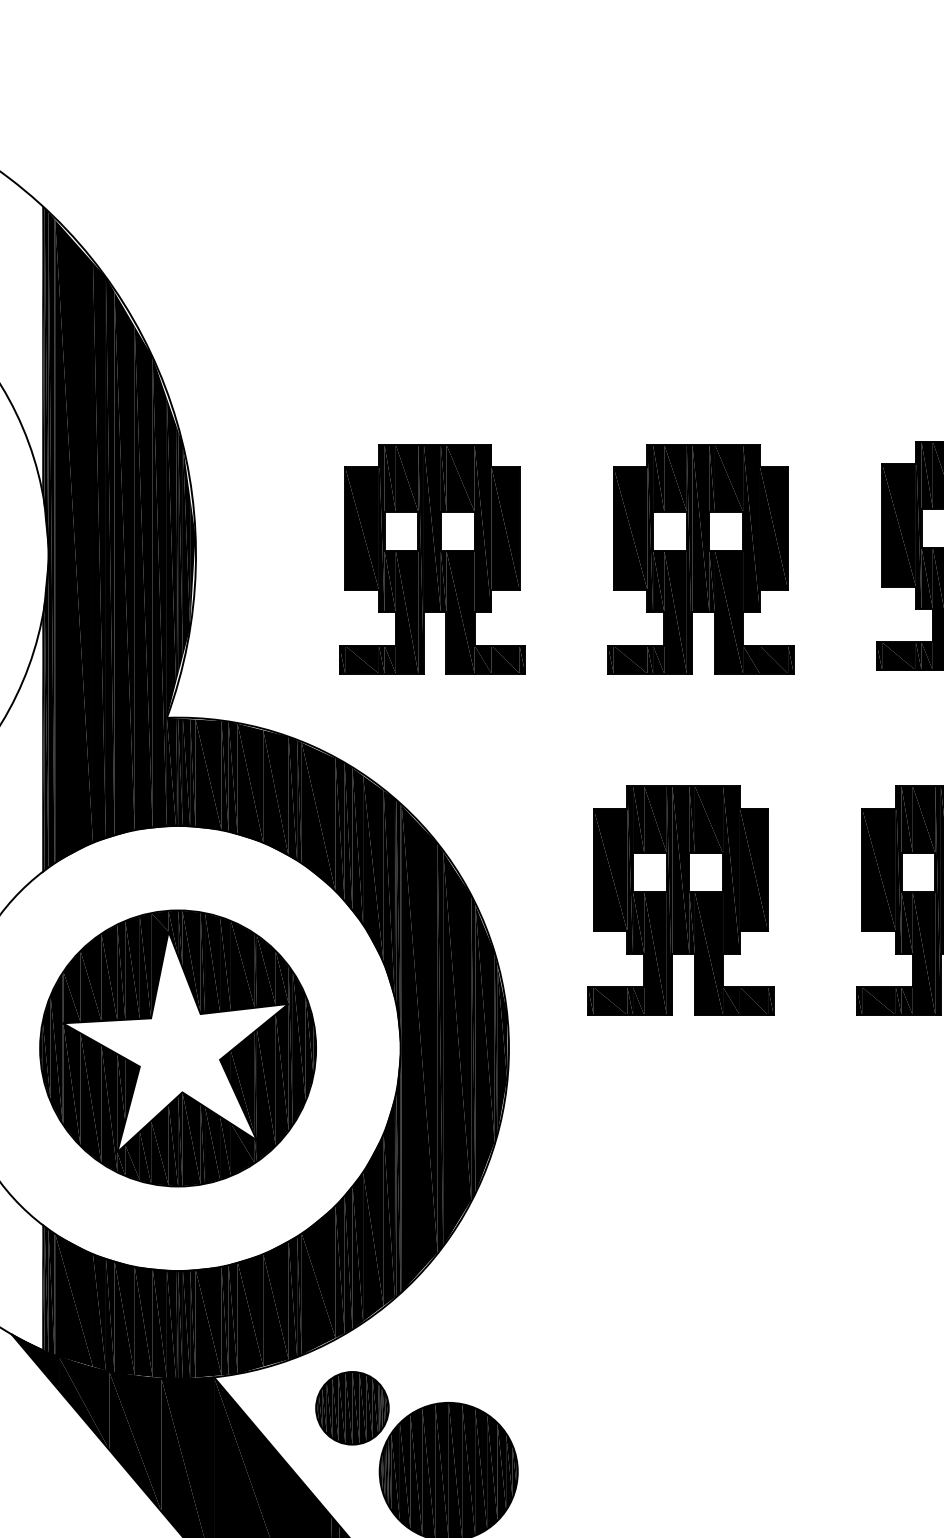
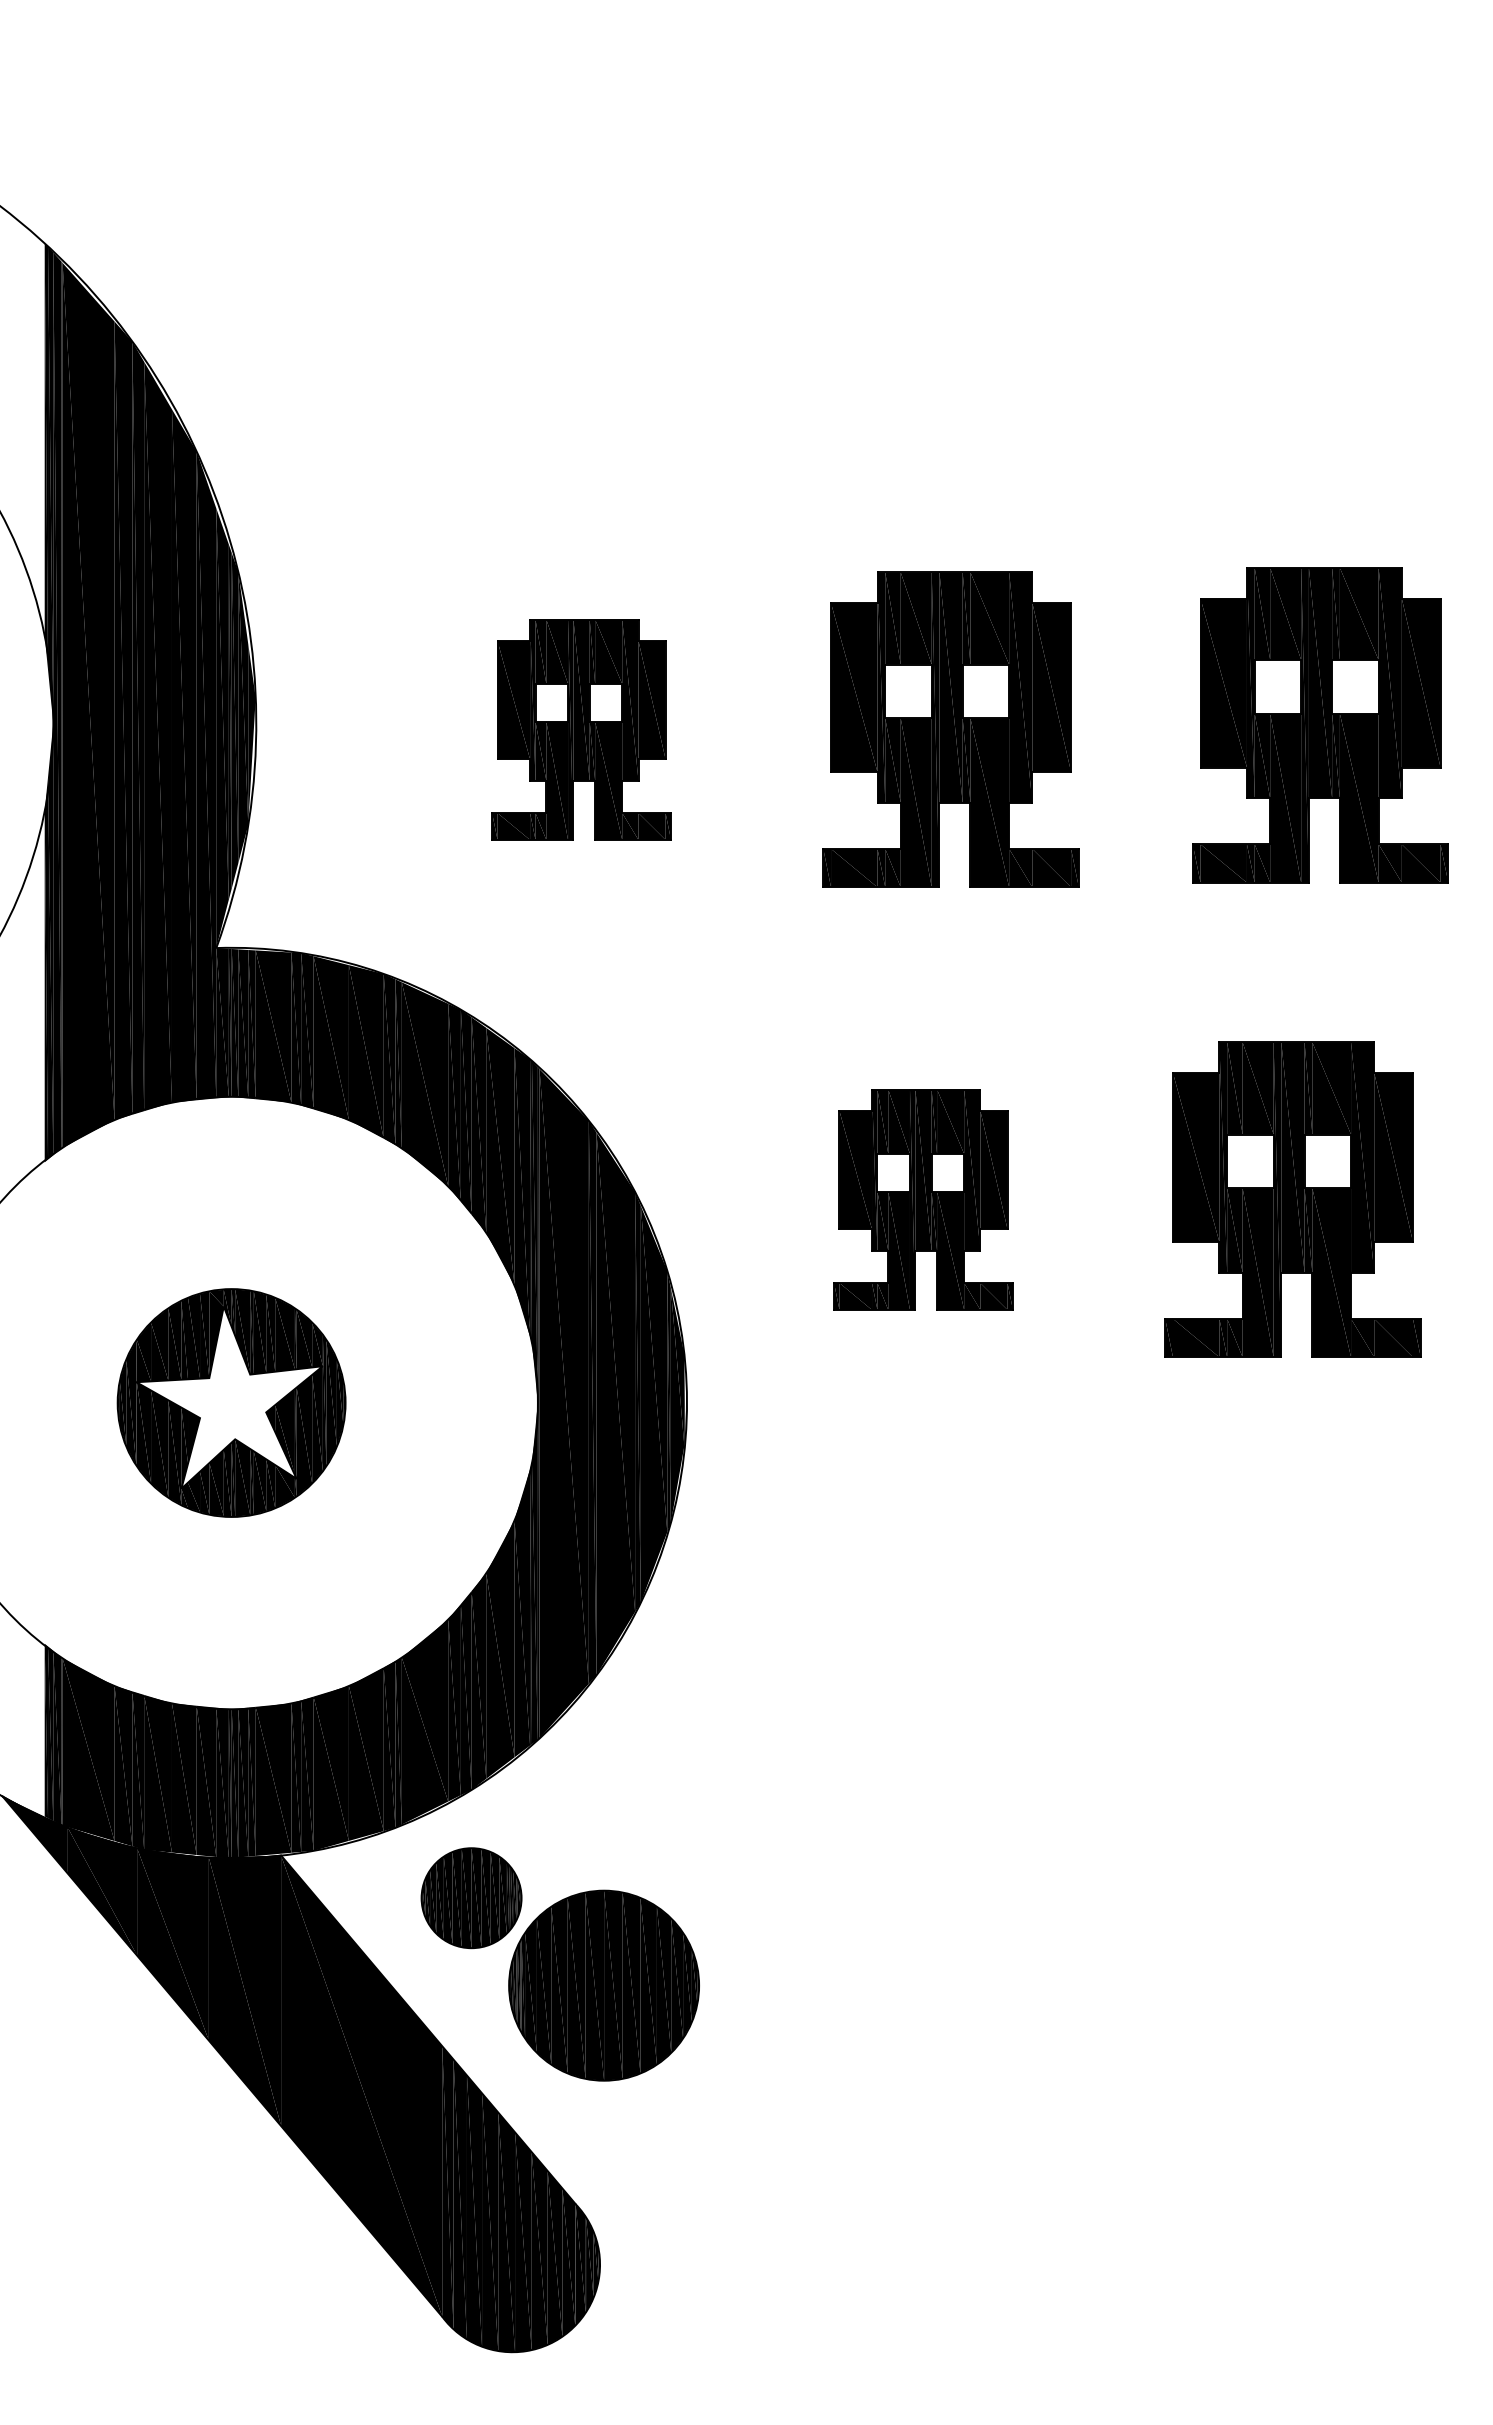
part: (432, 559) -> (581, 729), size x0.7
part: (680, 900) -> (923, 1199), size x0.7
part: (177, 1048) -> (231, 1402), size x0.6

